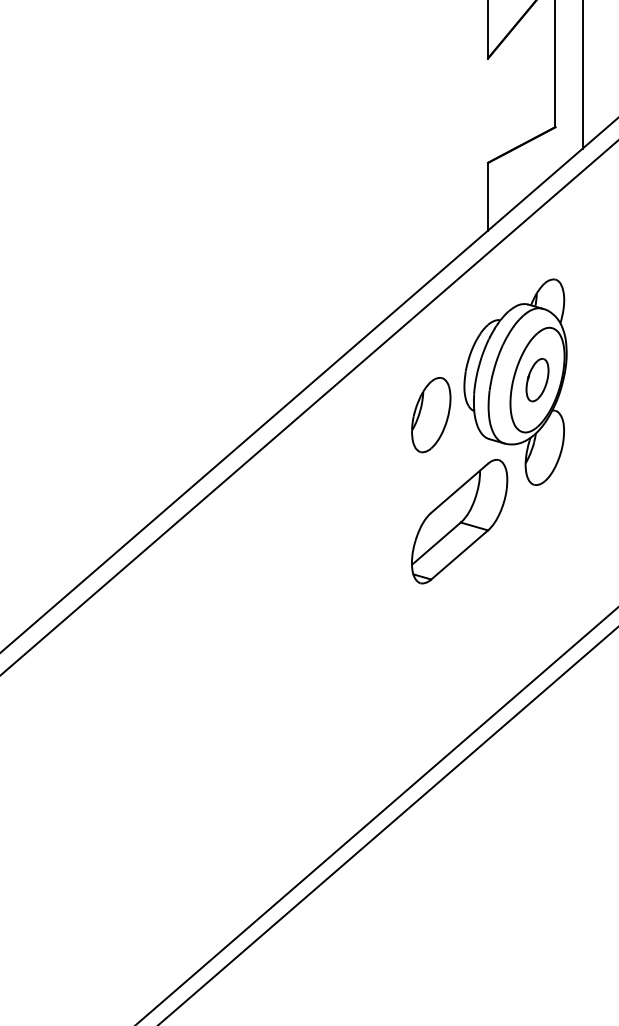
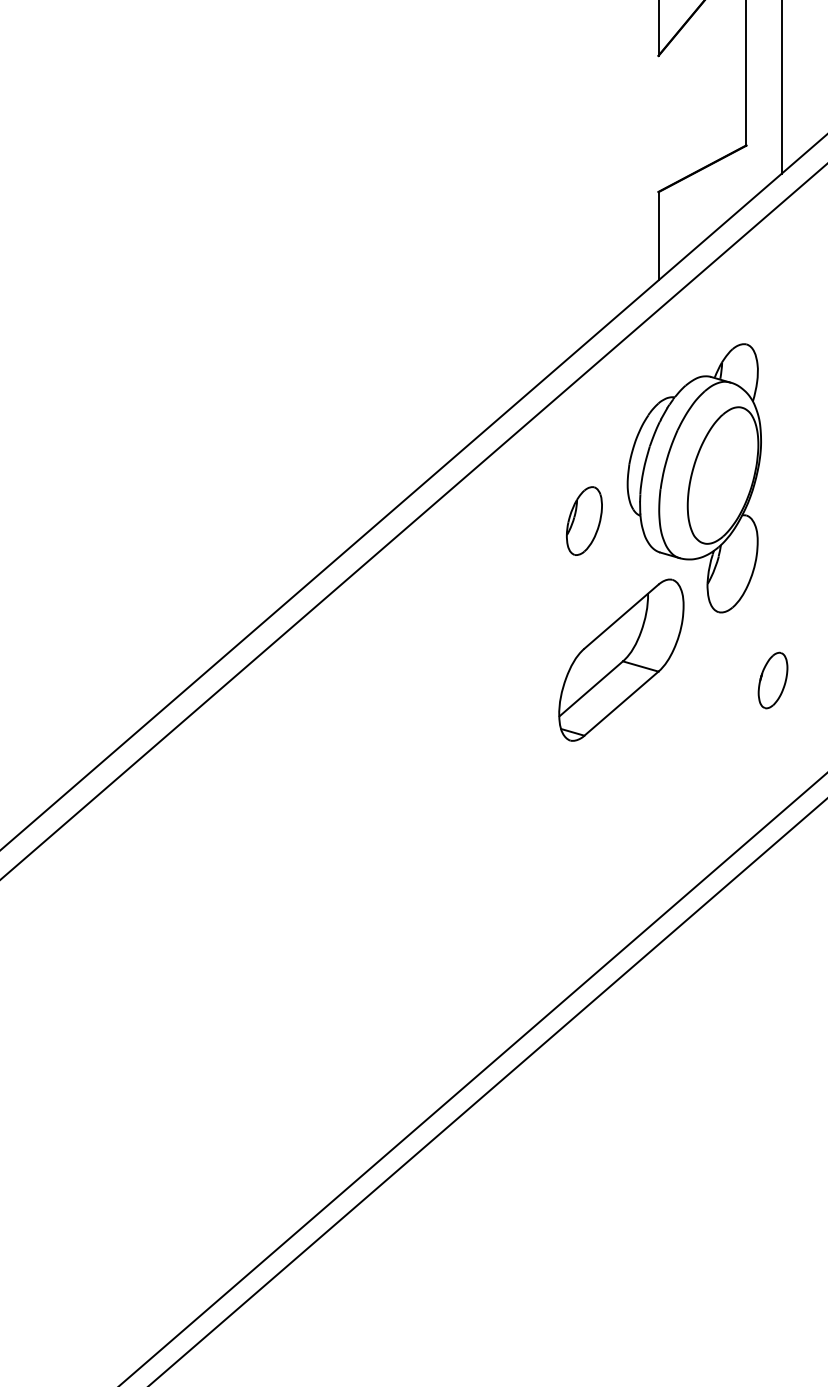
part: (537, 380) -> (772, 680), moved
part: (431, 414) -> (584, 520), size x0.7

